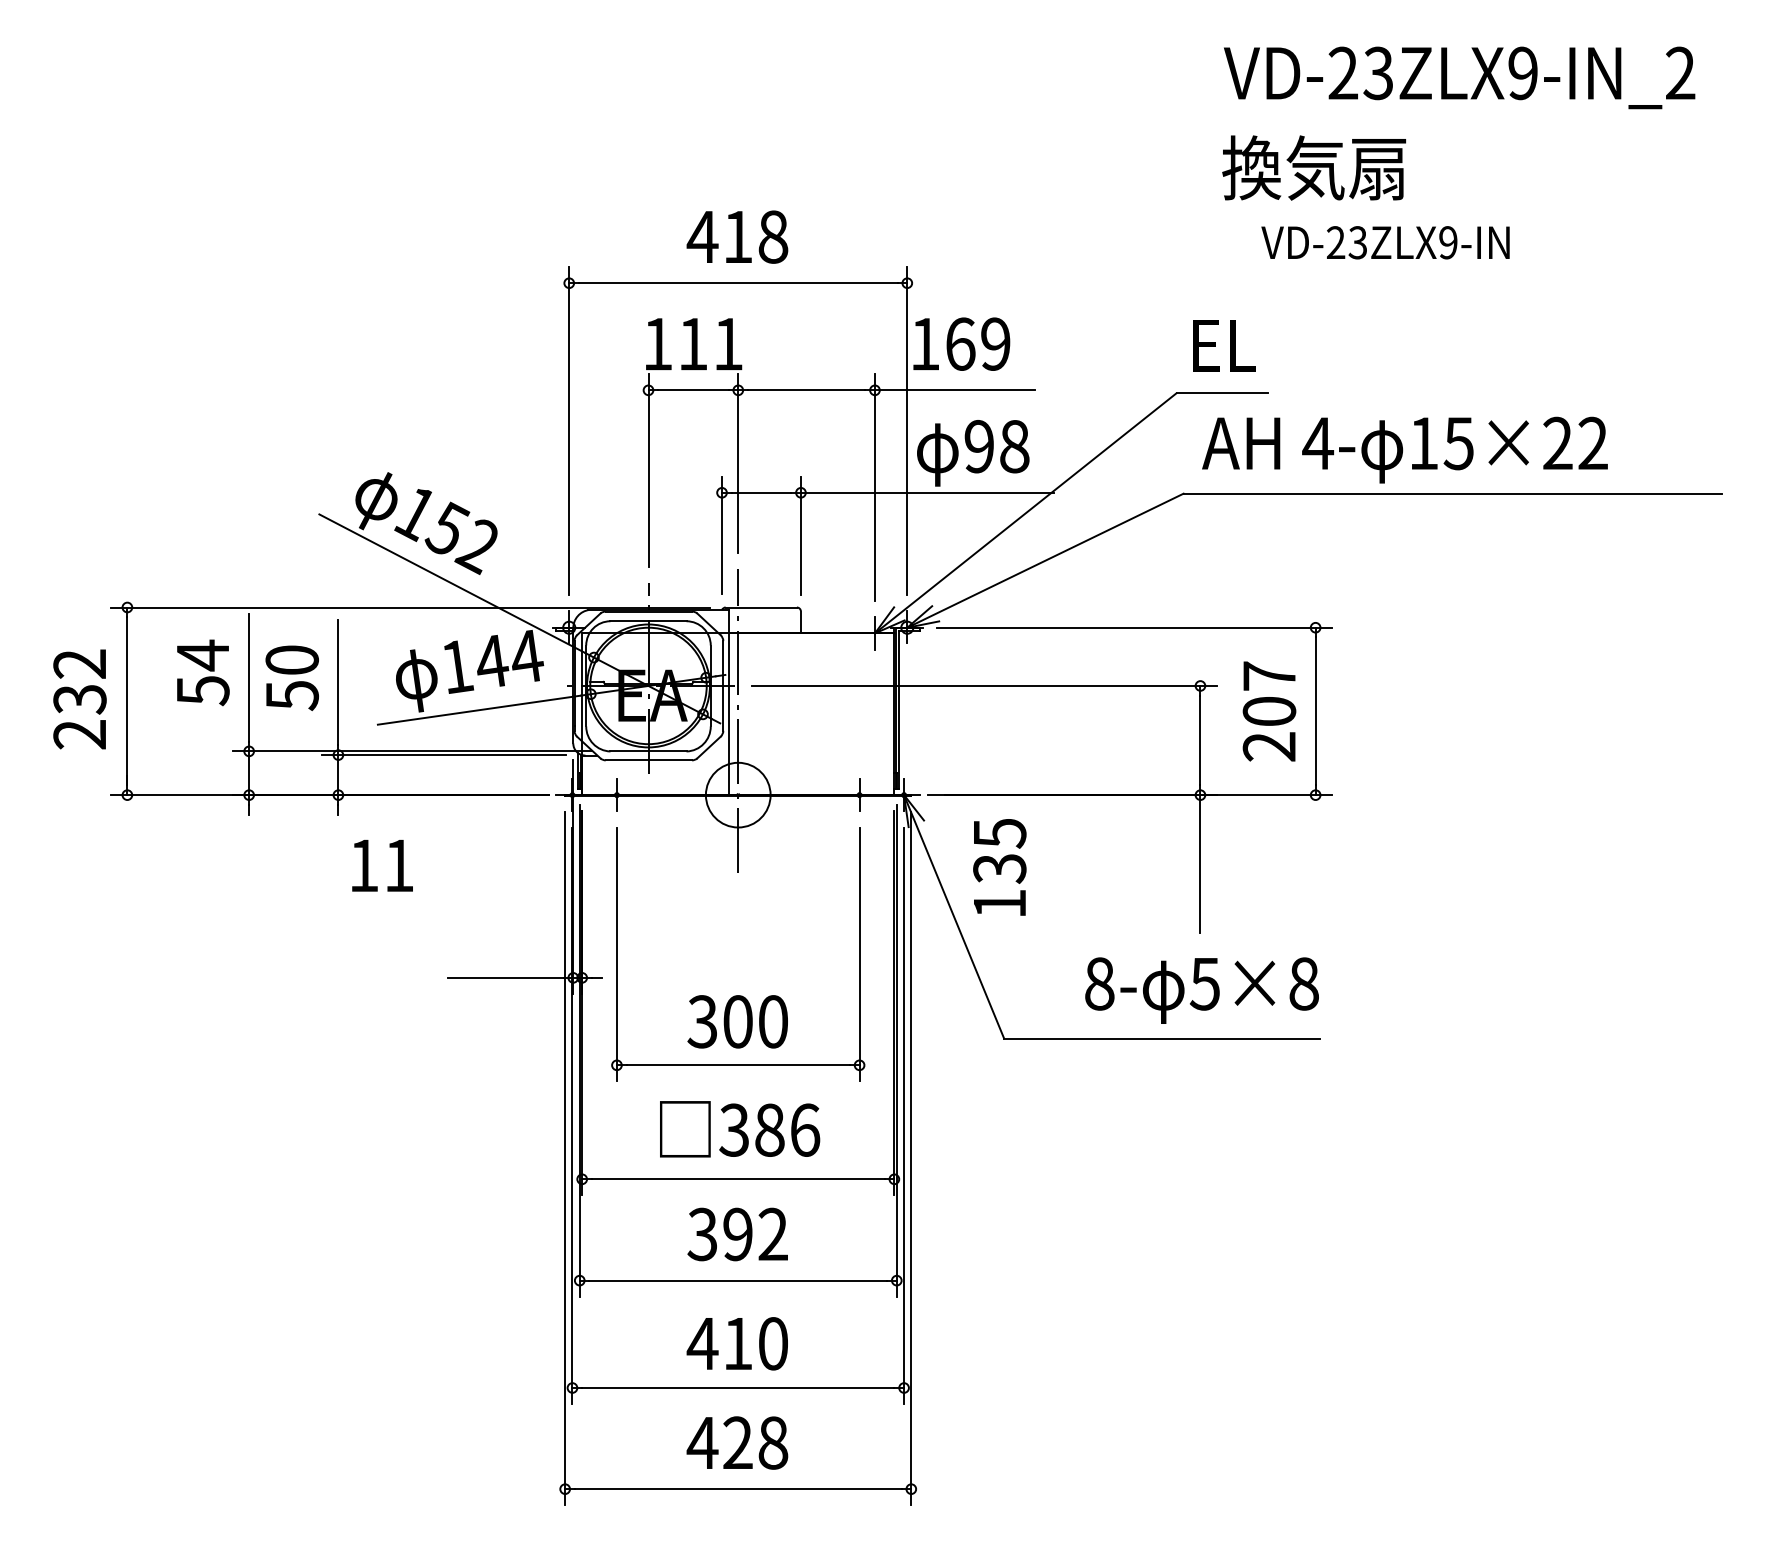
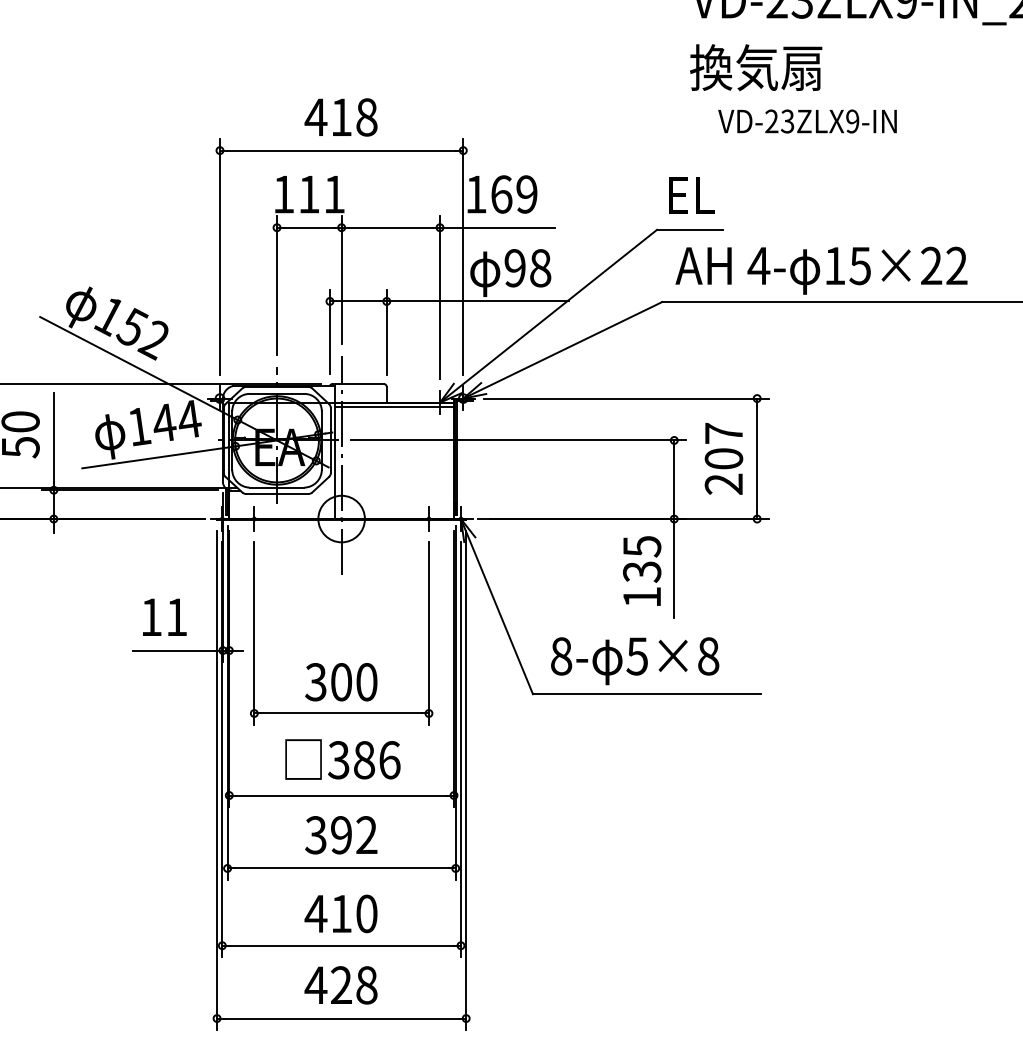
line: (811, 639) -> (394, 407), added
text: (382, 865) -> (164, 617), moved
text: (999, 867) -> (641, 571), moved
text: (1201, 990) -> (634, 661), moved

